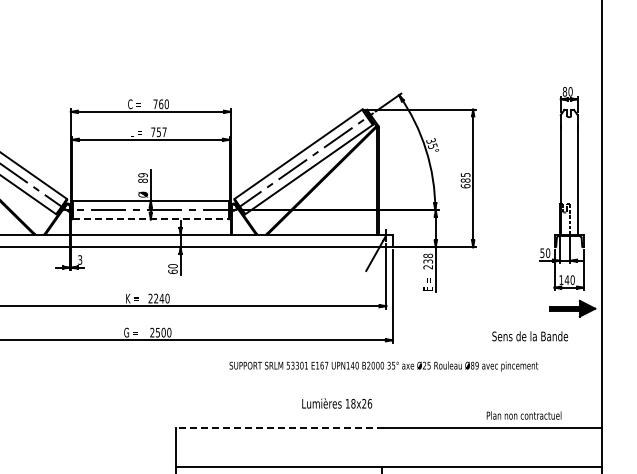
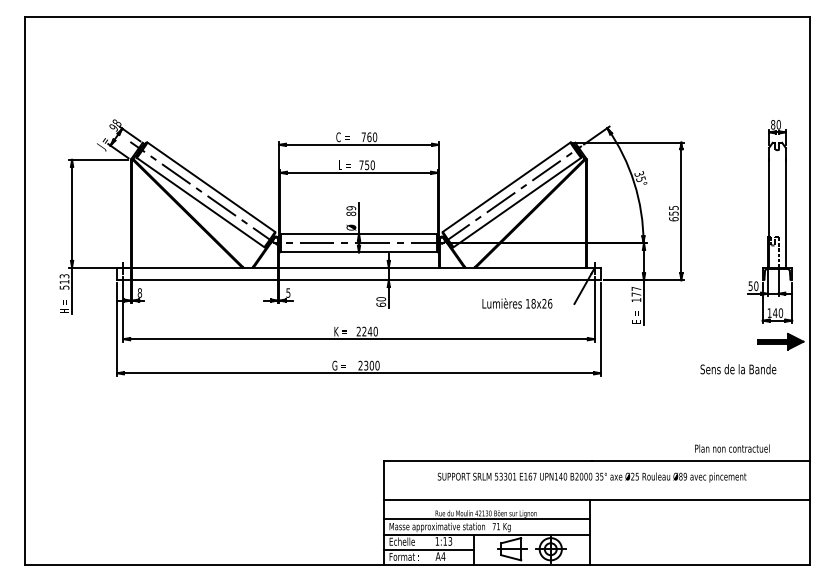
text: (164, 132) -> (372, 165), 757 -> 750
text: (465, 180) -> (673, 213), 685 -> 655
line: (151, 219) -> (359, 252), dashed -> solid
text: (80, 259) -> (288, 292), 3 -> 5
text: (428, 261) -> (636, 294), 238 -> 177
text: (158, 331) -> (366, 364), 2500 -> 2300
text: (383, 366) -> (591, 477), moved
text: (337, 403) -> (517, 303), moved
line: (279, 427) -> (487, 460), dashed -> solid

